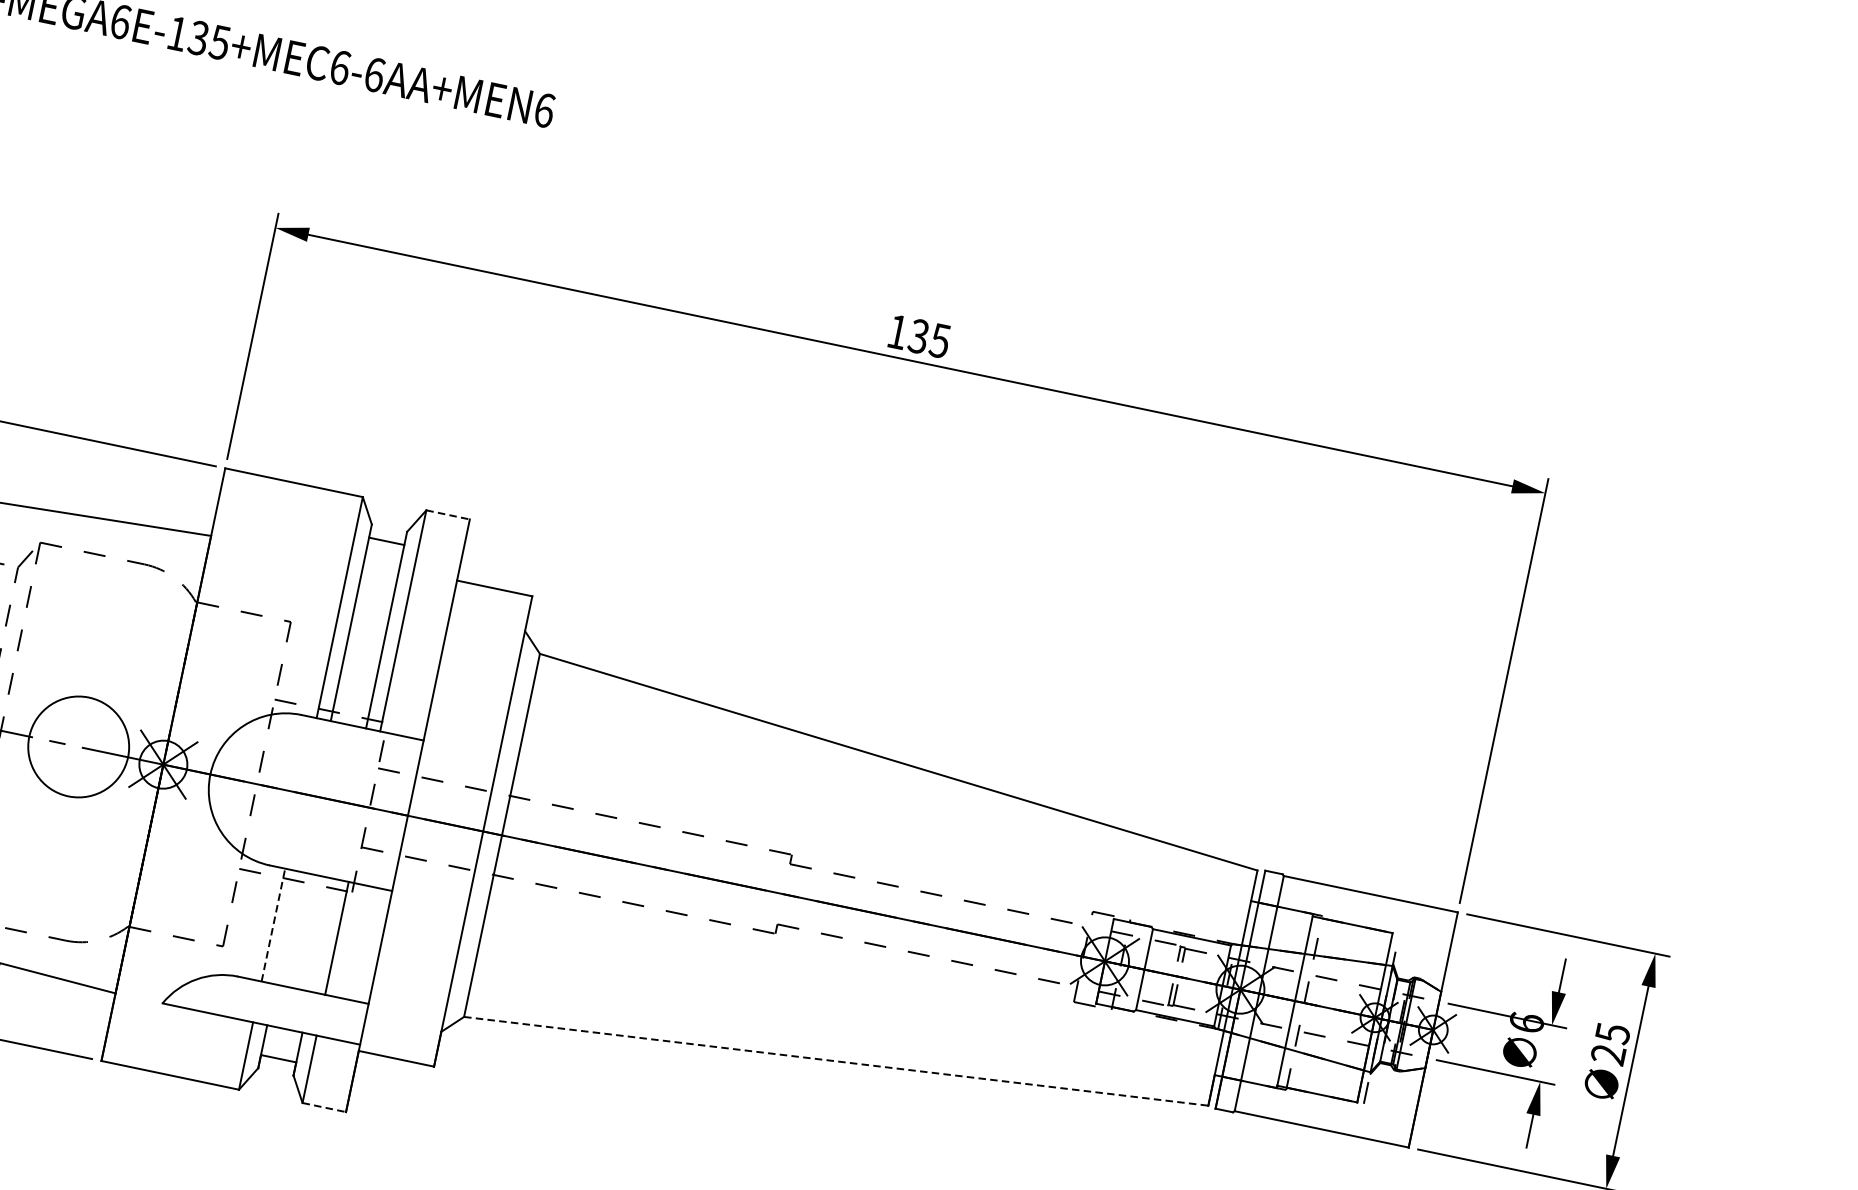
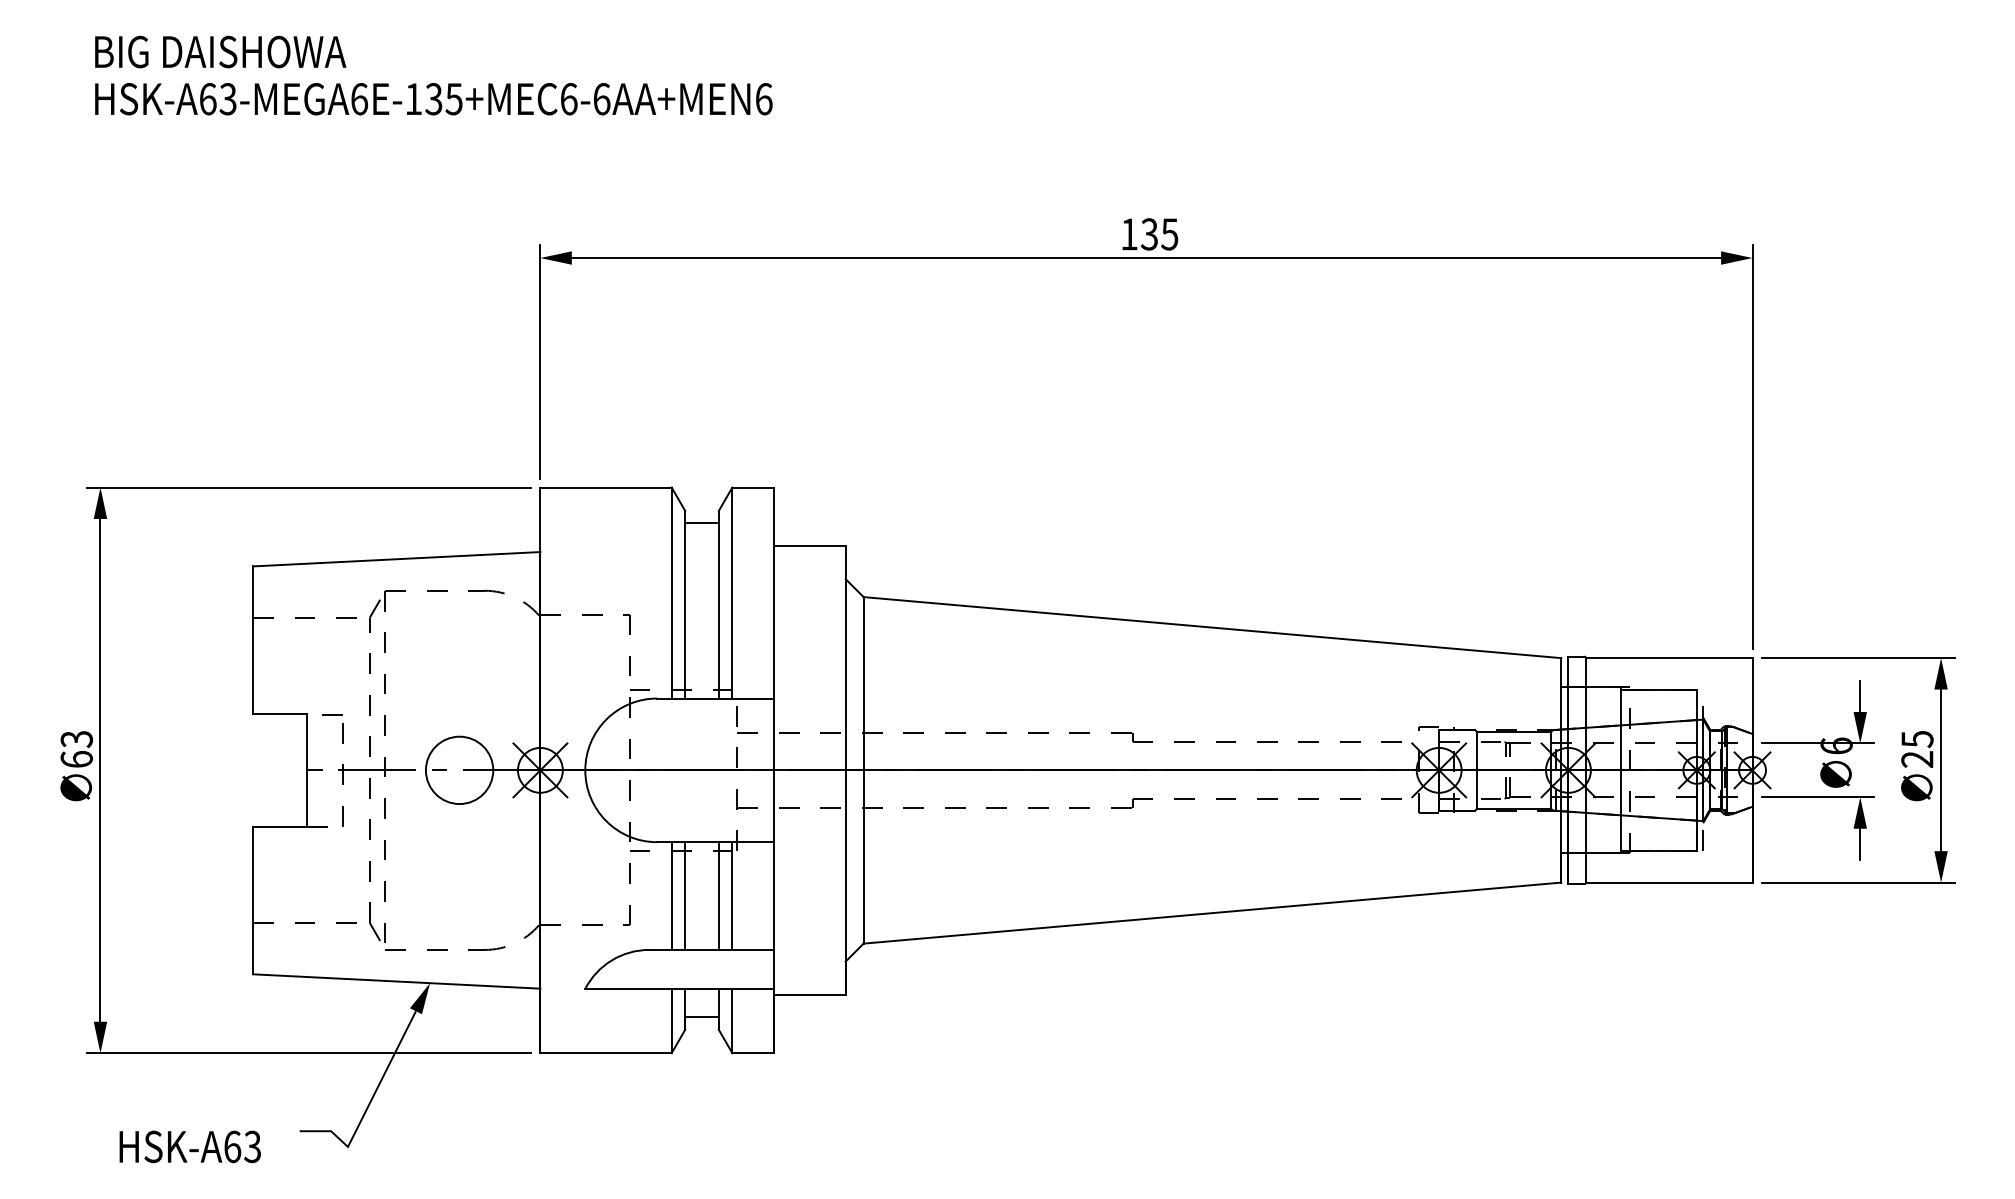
line: (448, 514) -> (753, 487), dashed -> solid
circle: (78, 747) -> (459, 770), size x0.71
line: (273, 925) -> (671, 896), dashed -> solid
line: (287, 927) -> (685, 895), added
line: (322, 934) -> (718, 895), added
line: (836, 1061) -> (1212, 913), dashed -> solid
line: (324, 1107) -> (753, 1053), dashed -> solid

